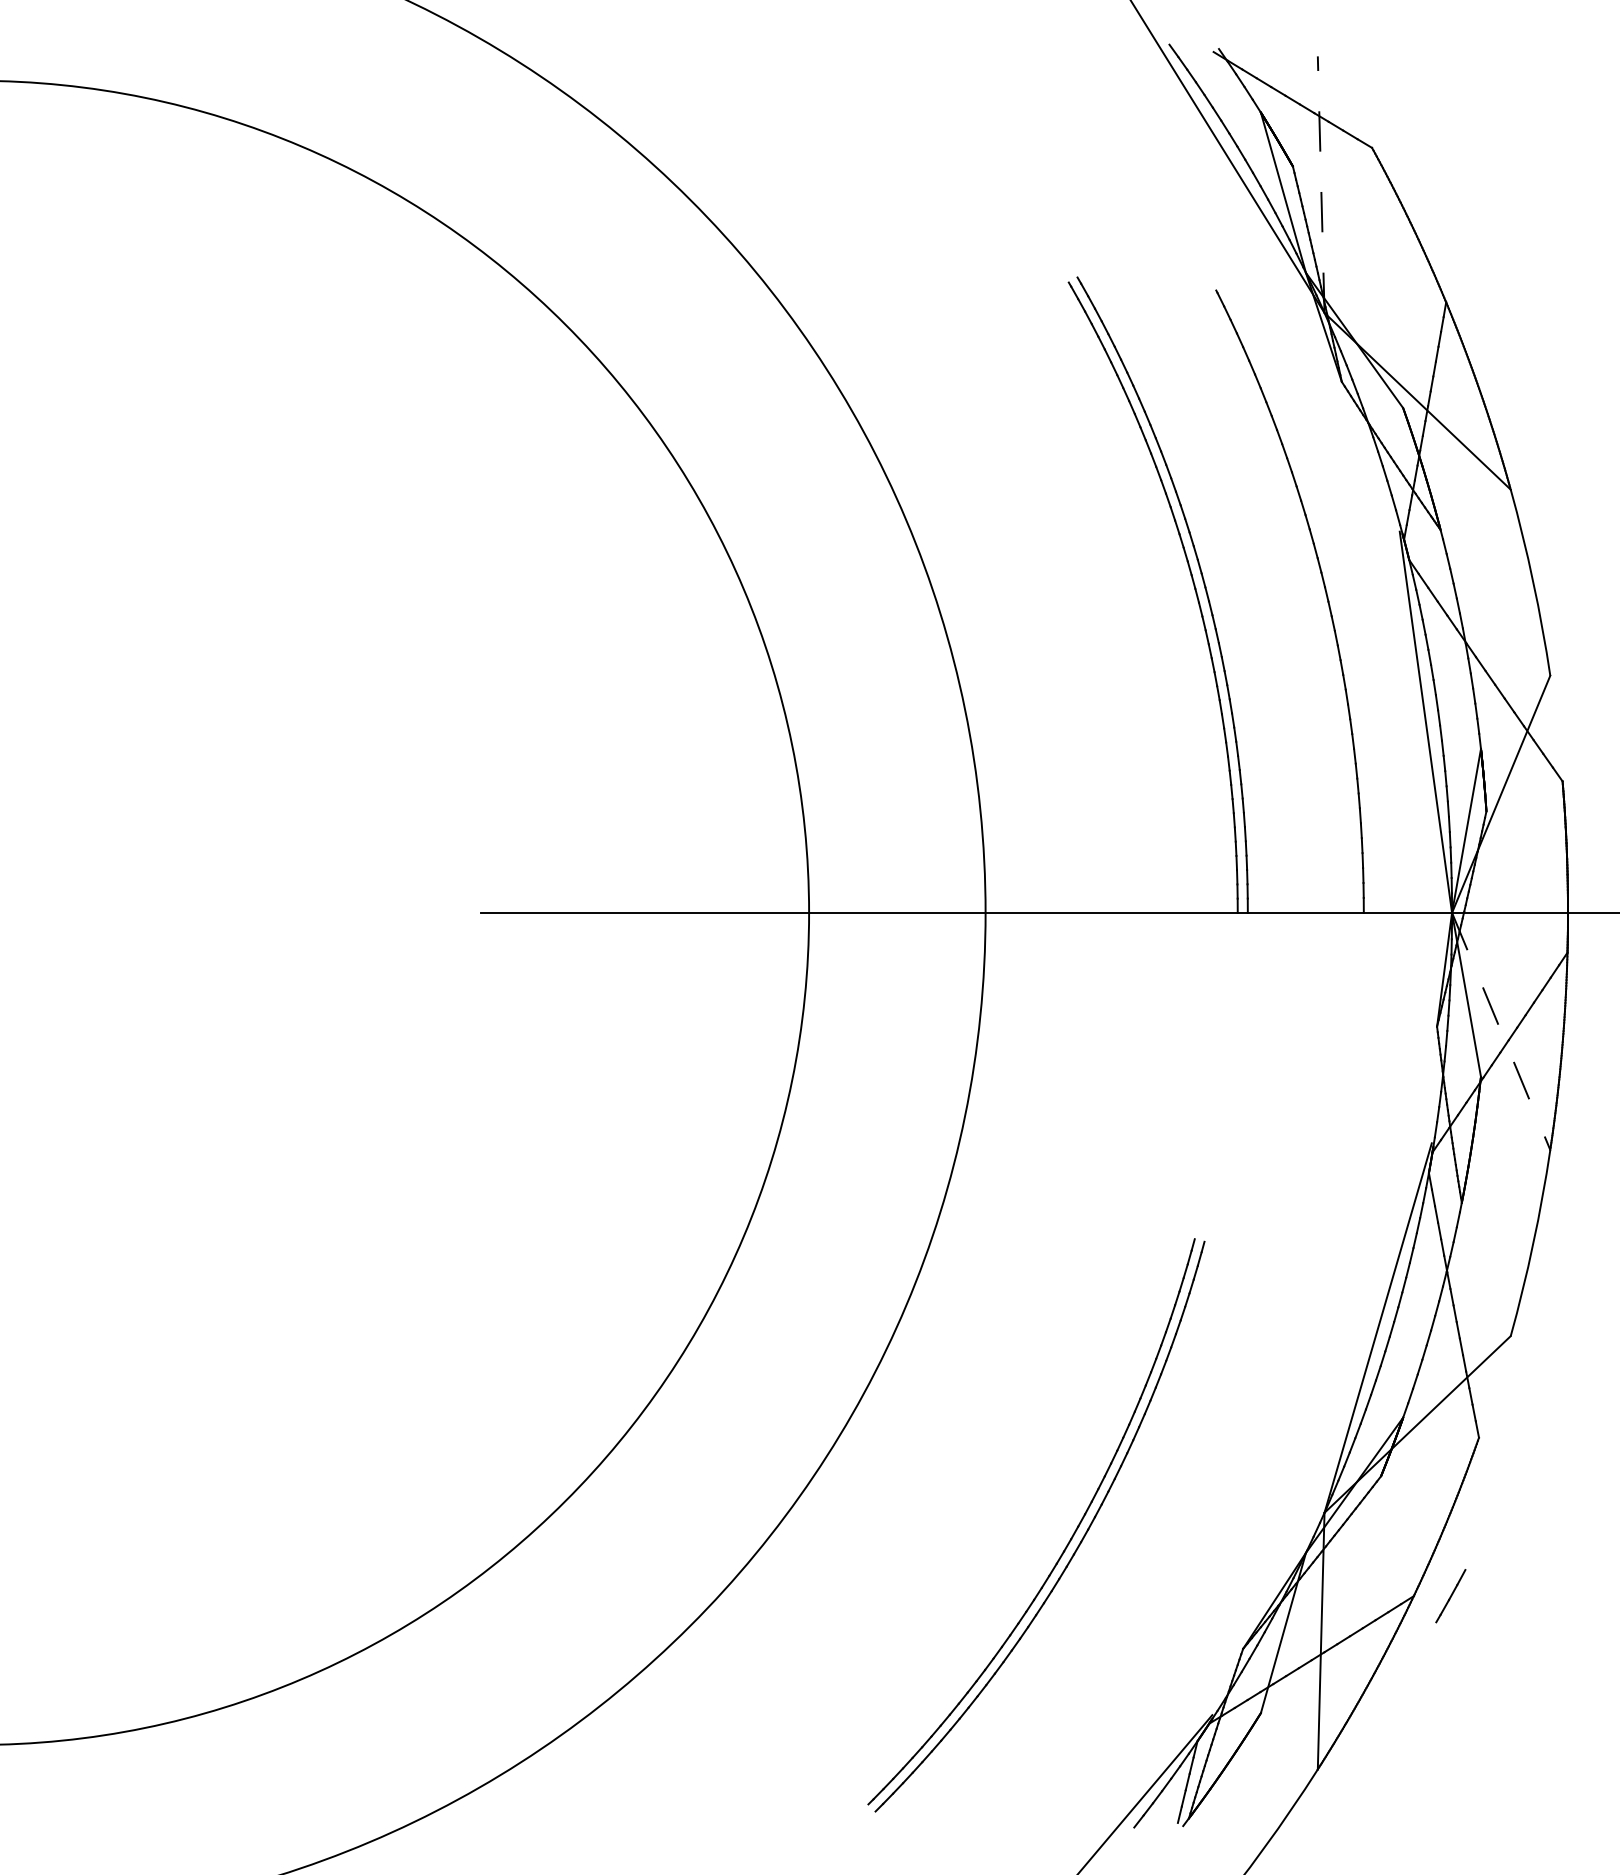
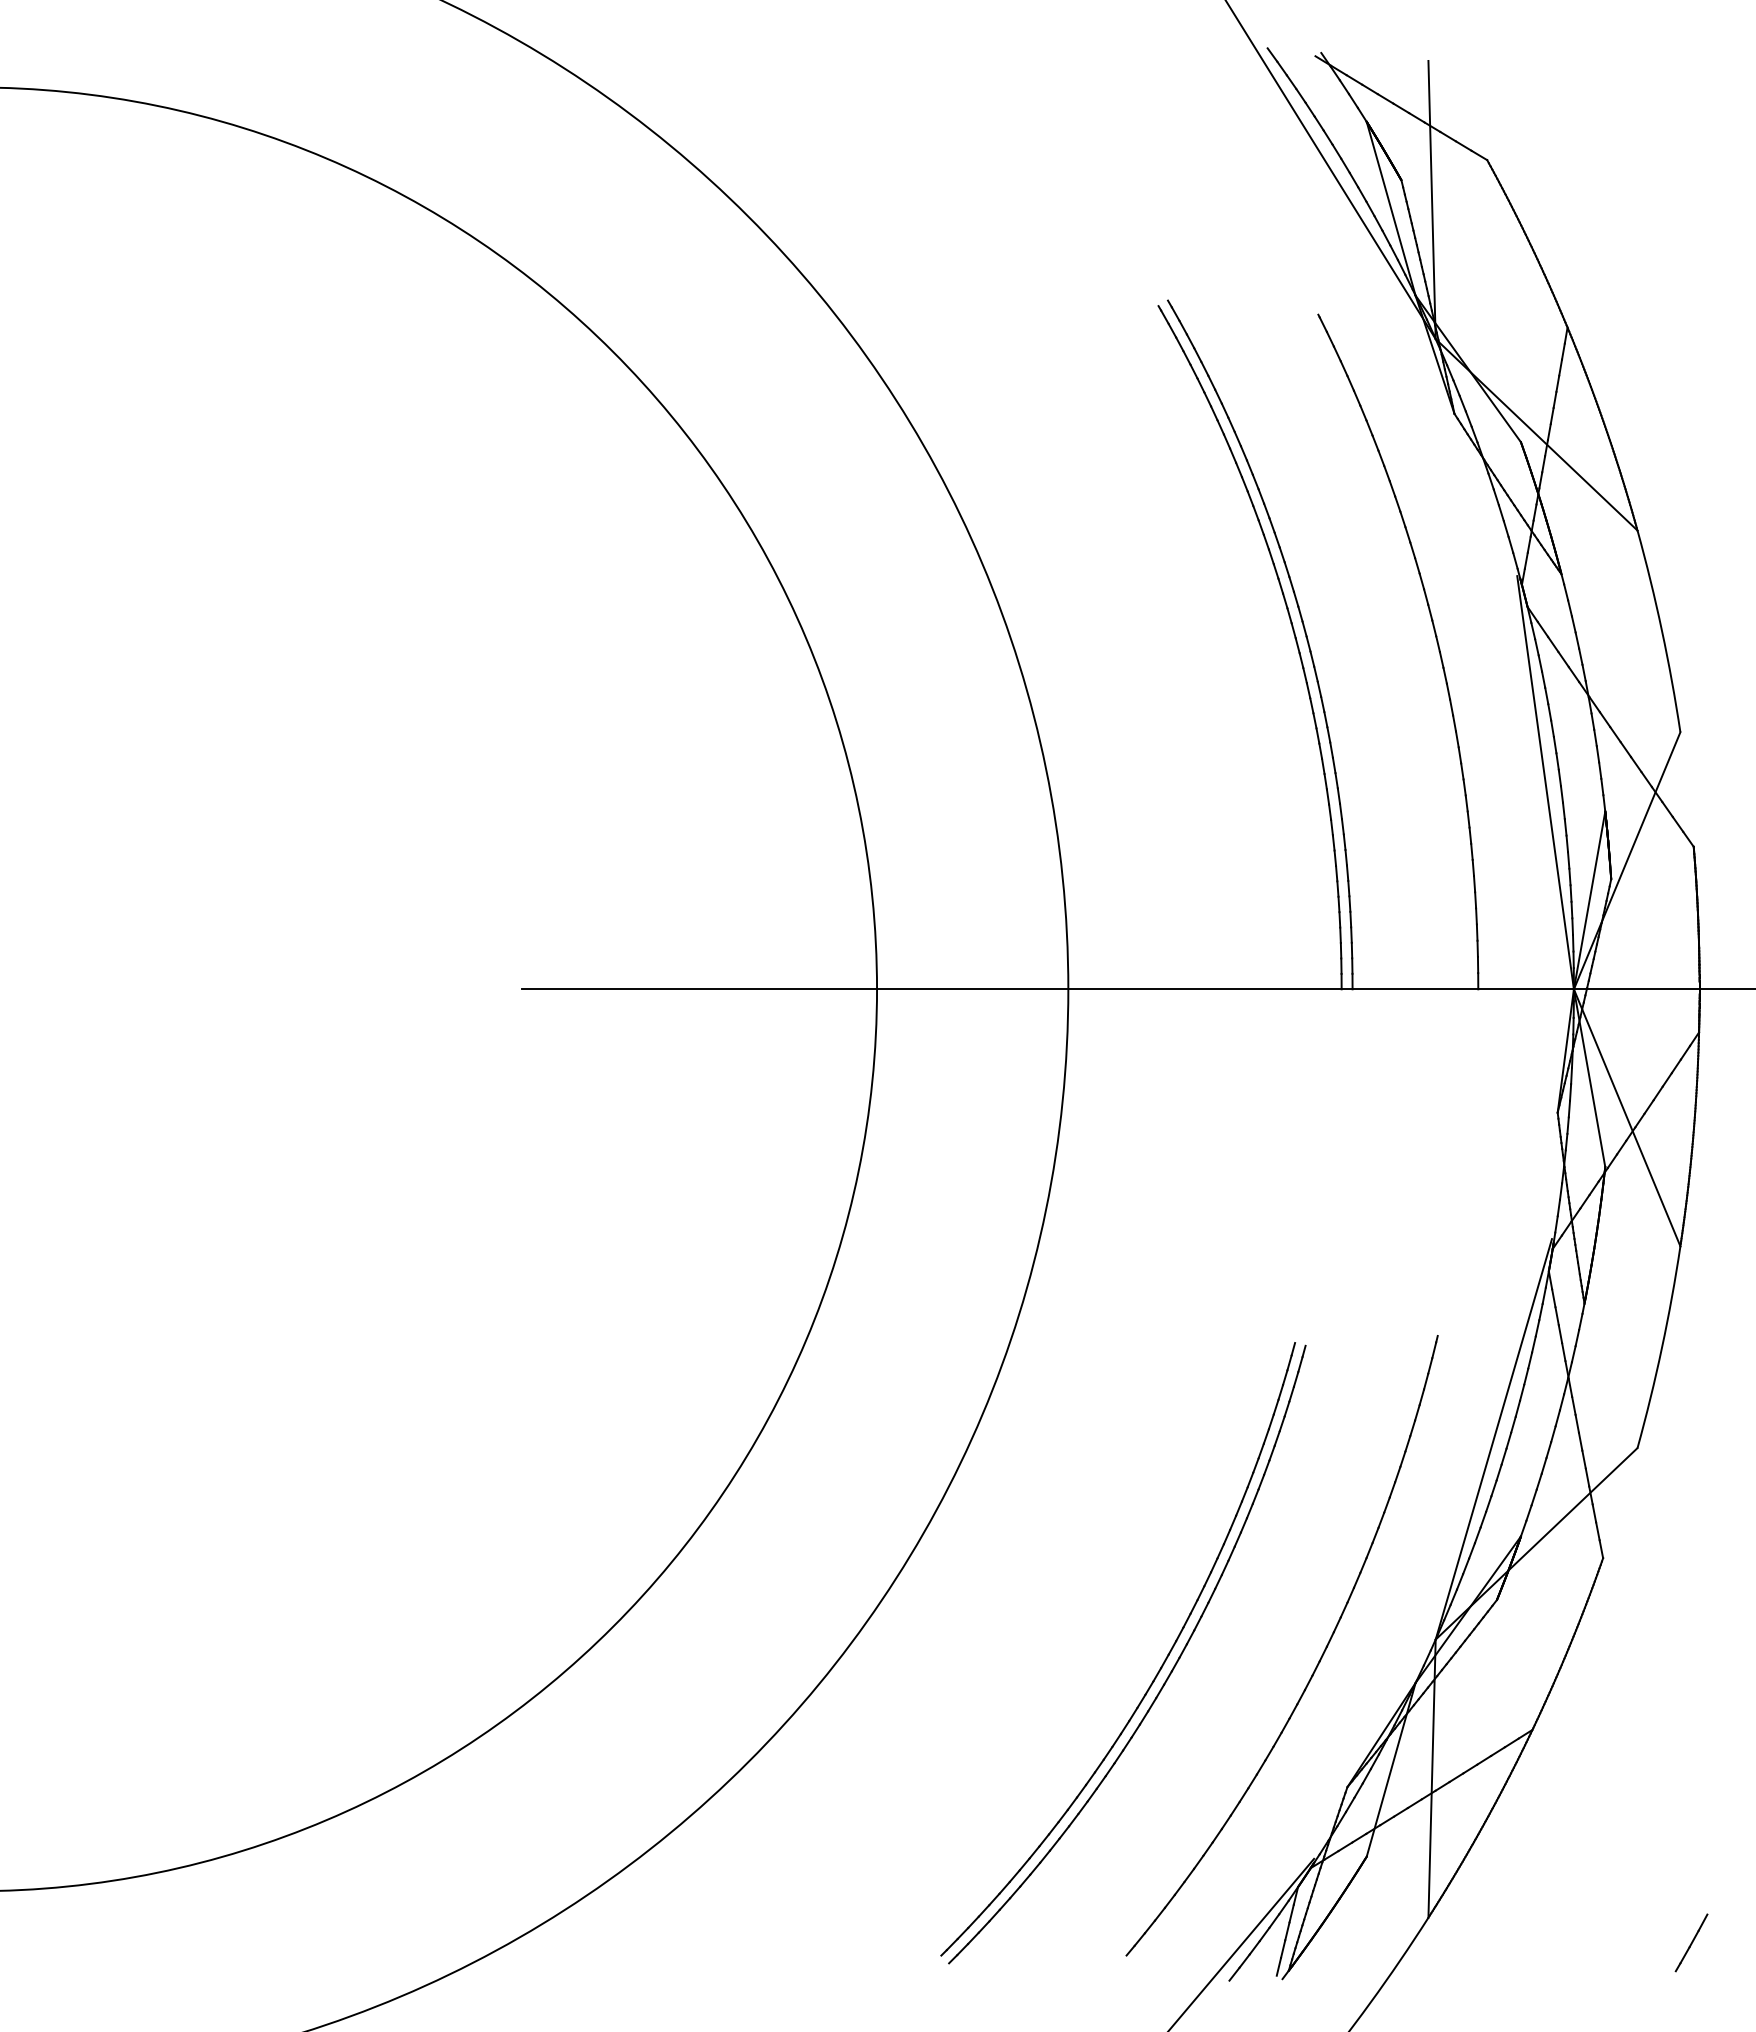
line: (1321, 184) -> (1432, 199), dashed -> solid
line: (1501, 1032) -> (1627, 1118), dashed -> solid
part: (1215, 1534) -> (1317, 1663), added
line: (1450, 1595) -> (1691, 1942), moved

